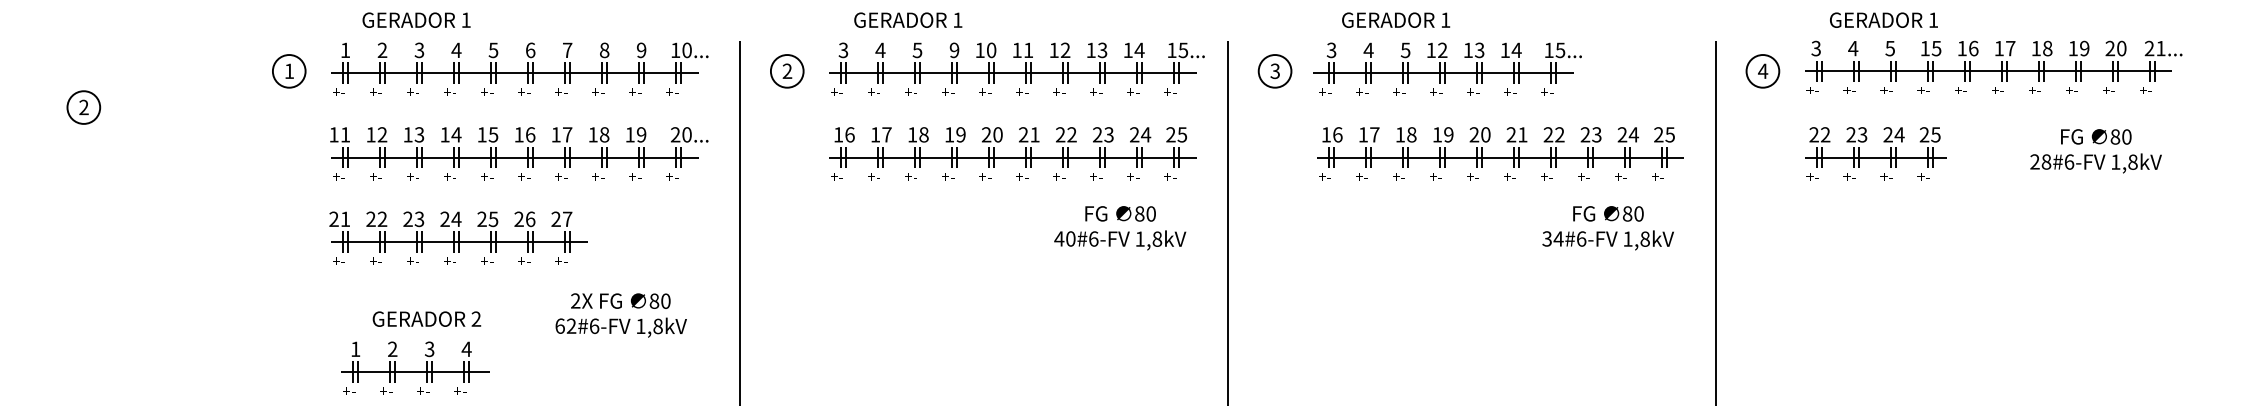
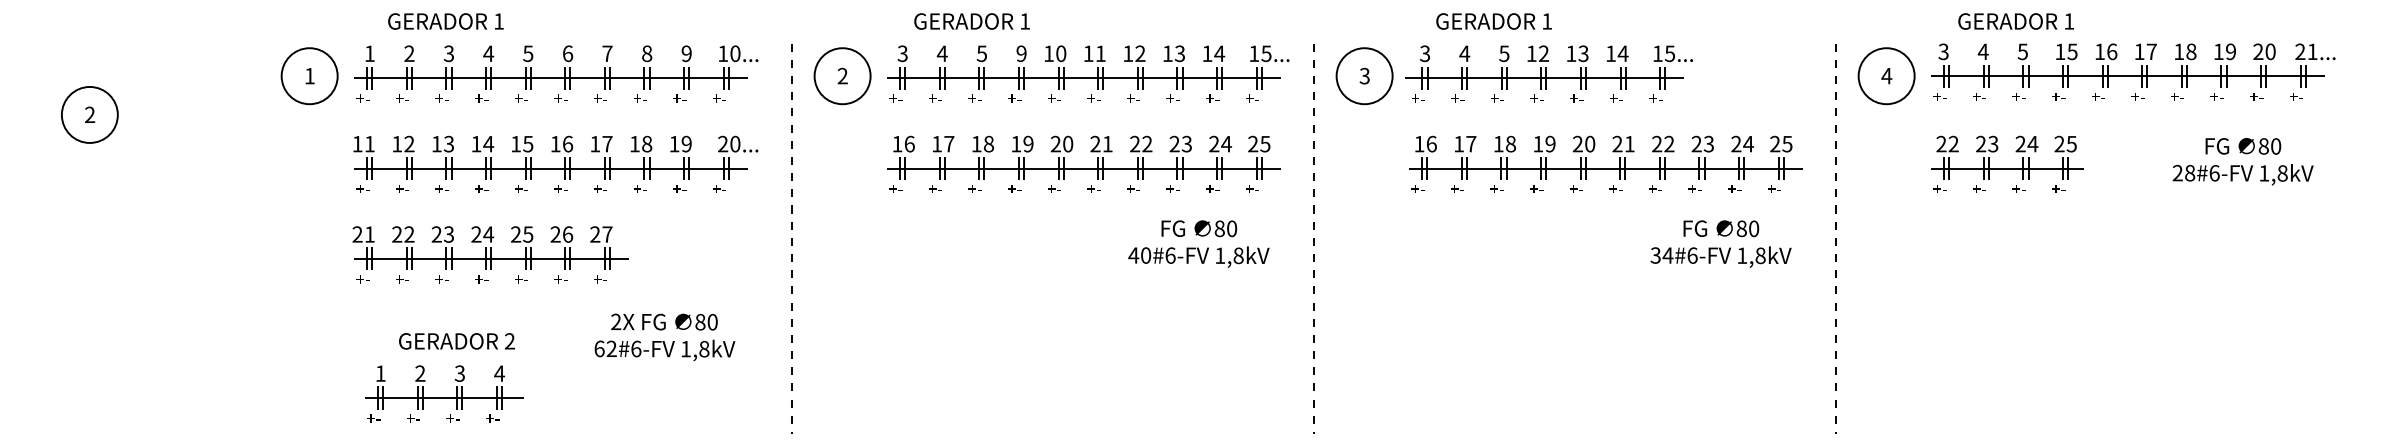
circle: (288, 71) -> (308, 76), size x1.6
circle: (786, 71) -> (841, 76), size x1.6
circle: (1274, 71) -> (1363, 76), size x1.6
circle: (1762, 71) -> (1886, 76), size x1.6
circle: (83, 107) -> (89, 114), size x1.6
line: (740, 223) -> (792, 239), solid -> dashed
line: (1227, 223) -> (1313, 239), solid -> dashed
line: (1715, 223) -> (1835, 239), solid -> dashed

